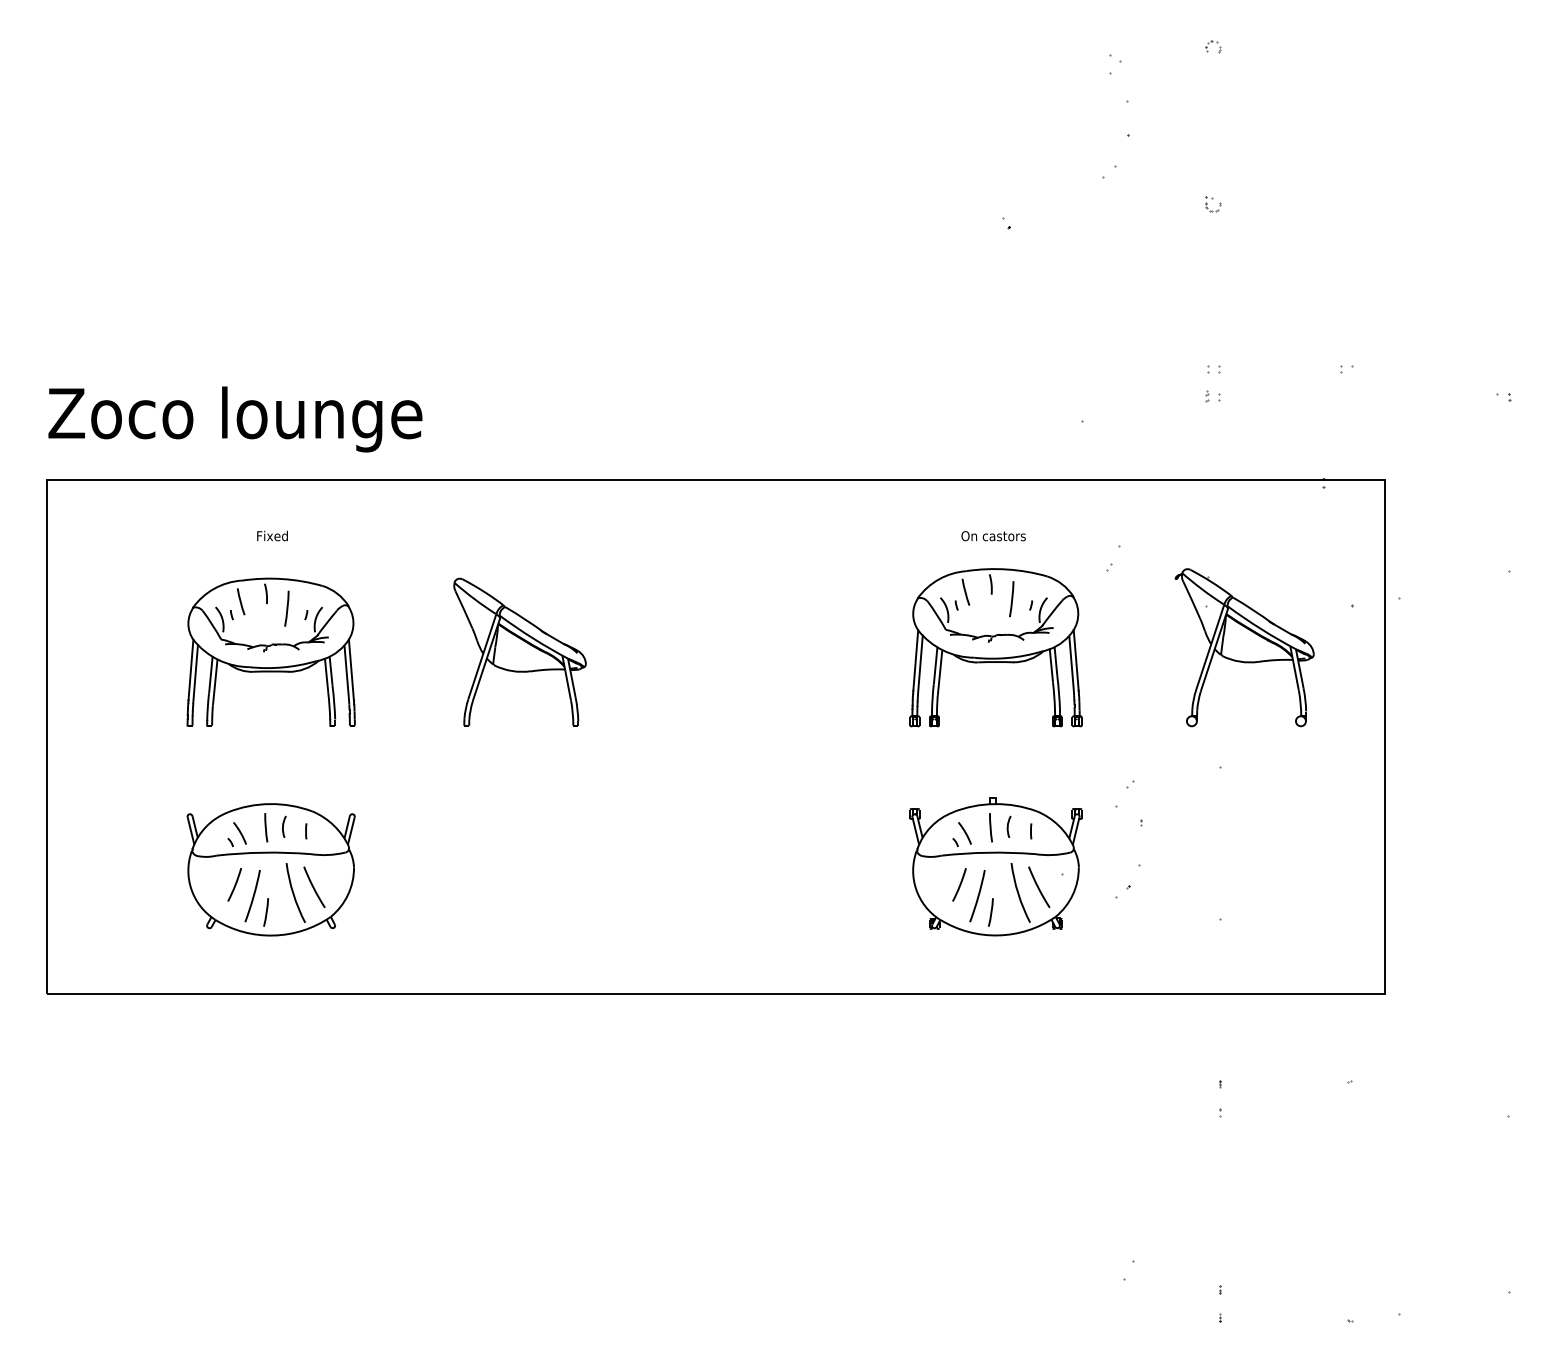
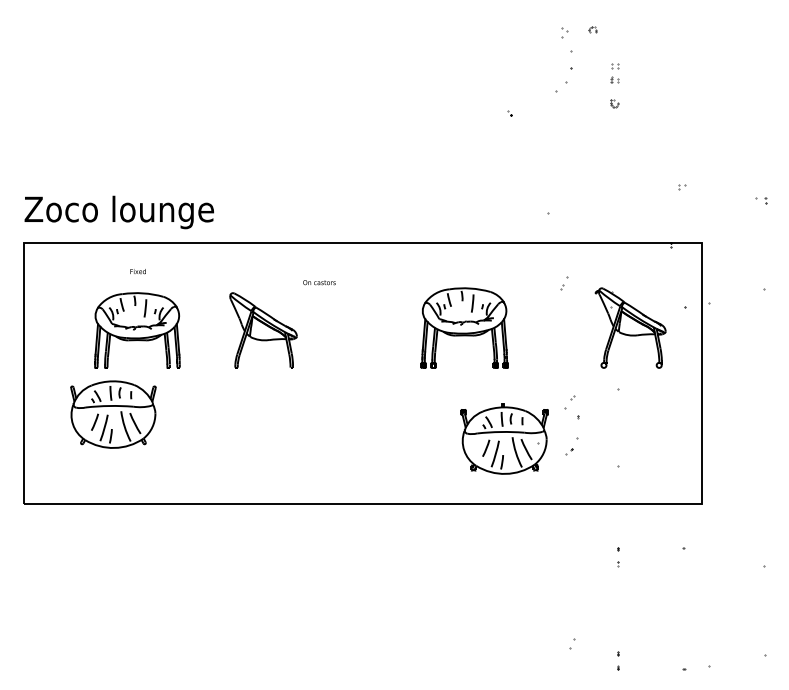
part: (1212, 46) -> (592, 29), moved
part: (1110, 172) -> (562, 87), size x1.6
part: (1212, 383) -> (614, 73), moved
part: (1504, 397) -> (762, 201), size x1.6
text: (993, 535) -> (319, 282), moved
part: (995, 646) -> (464, 327), moved
part: (271, 869) -> (113, 414), moved

